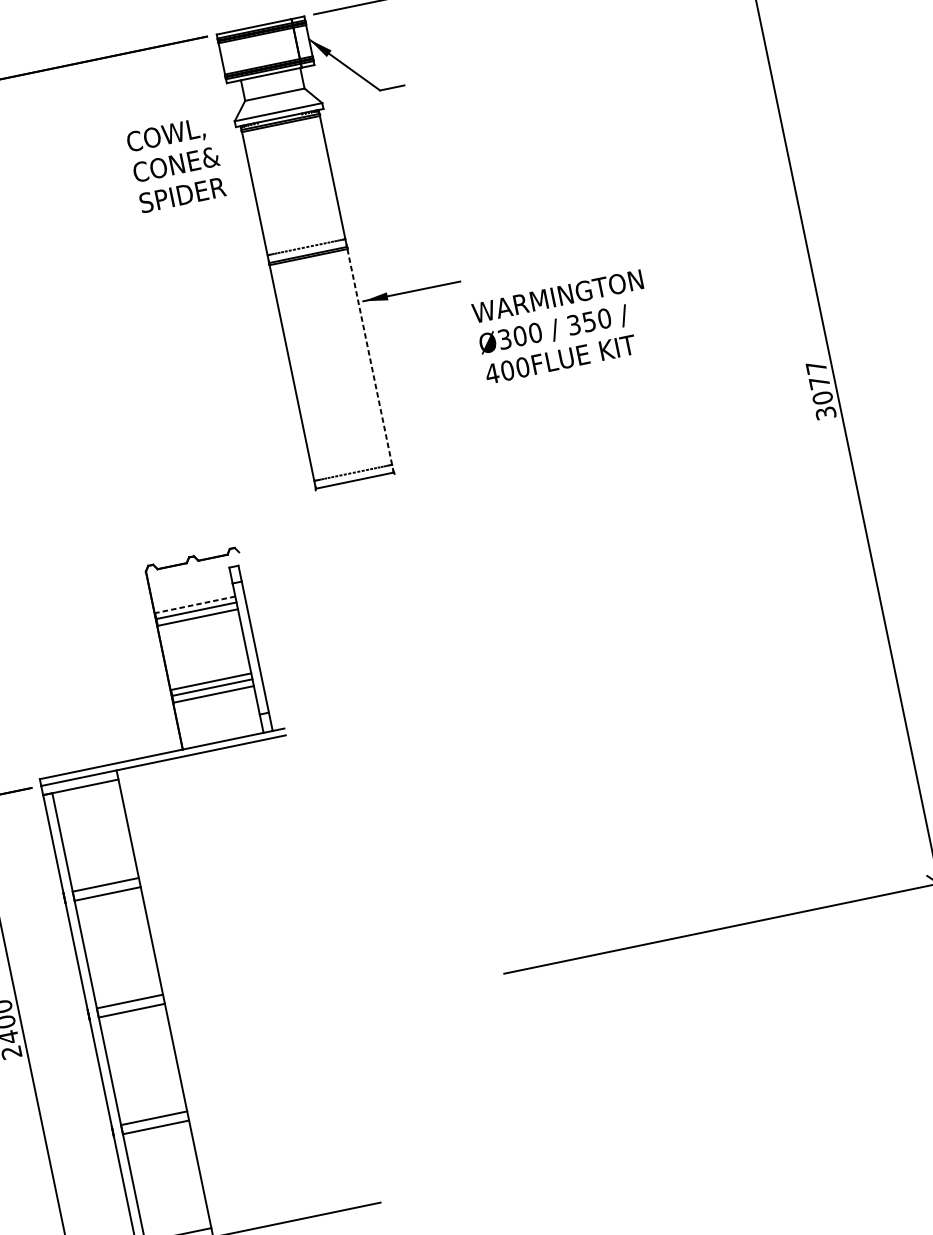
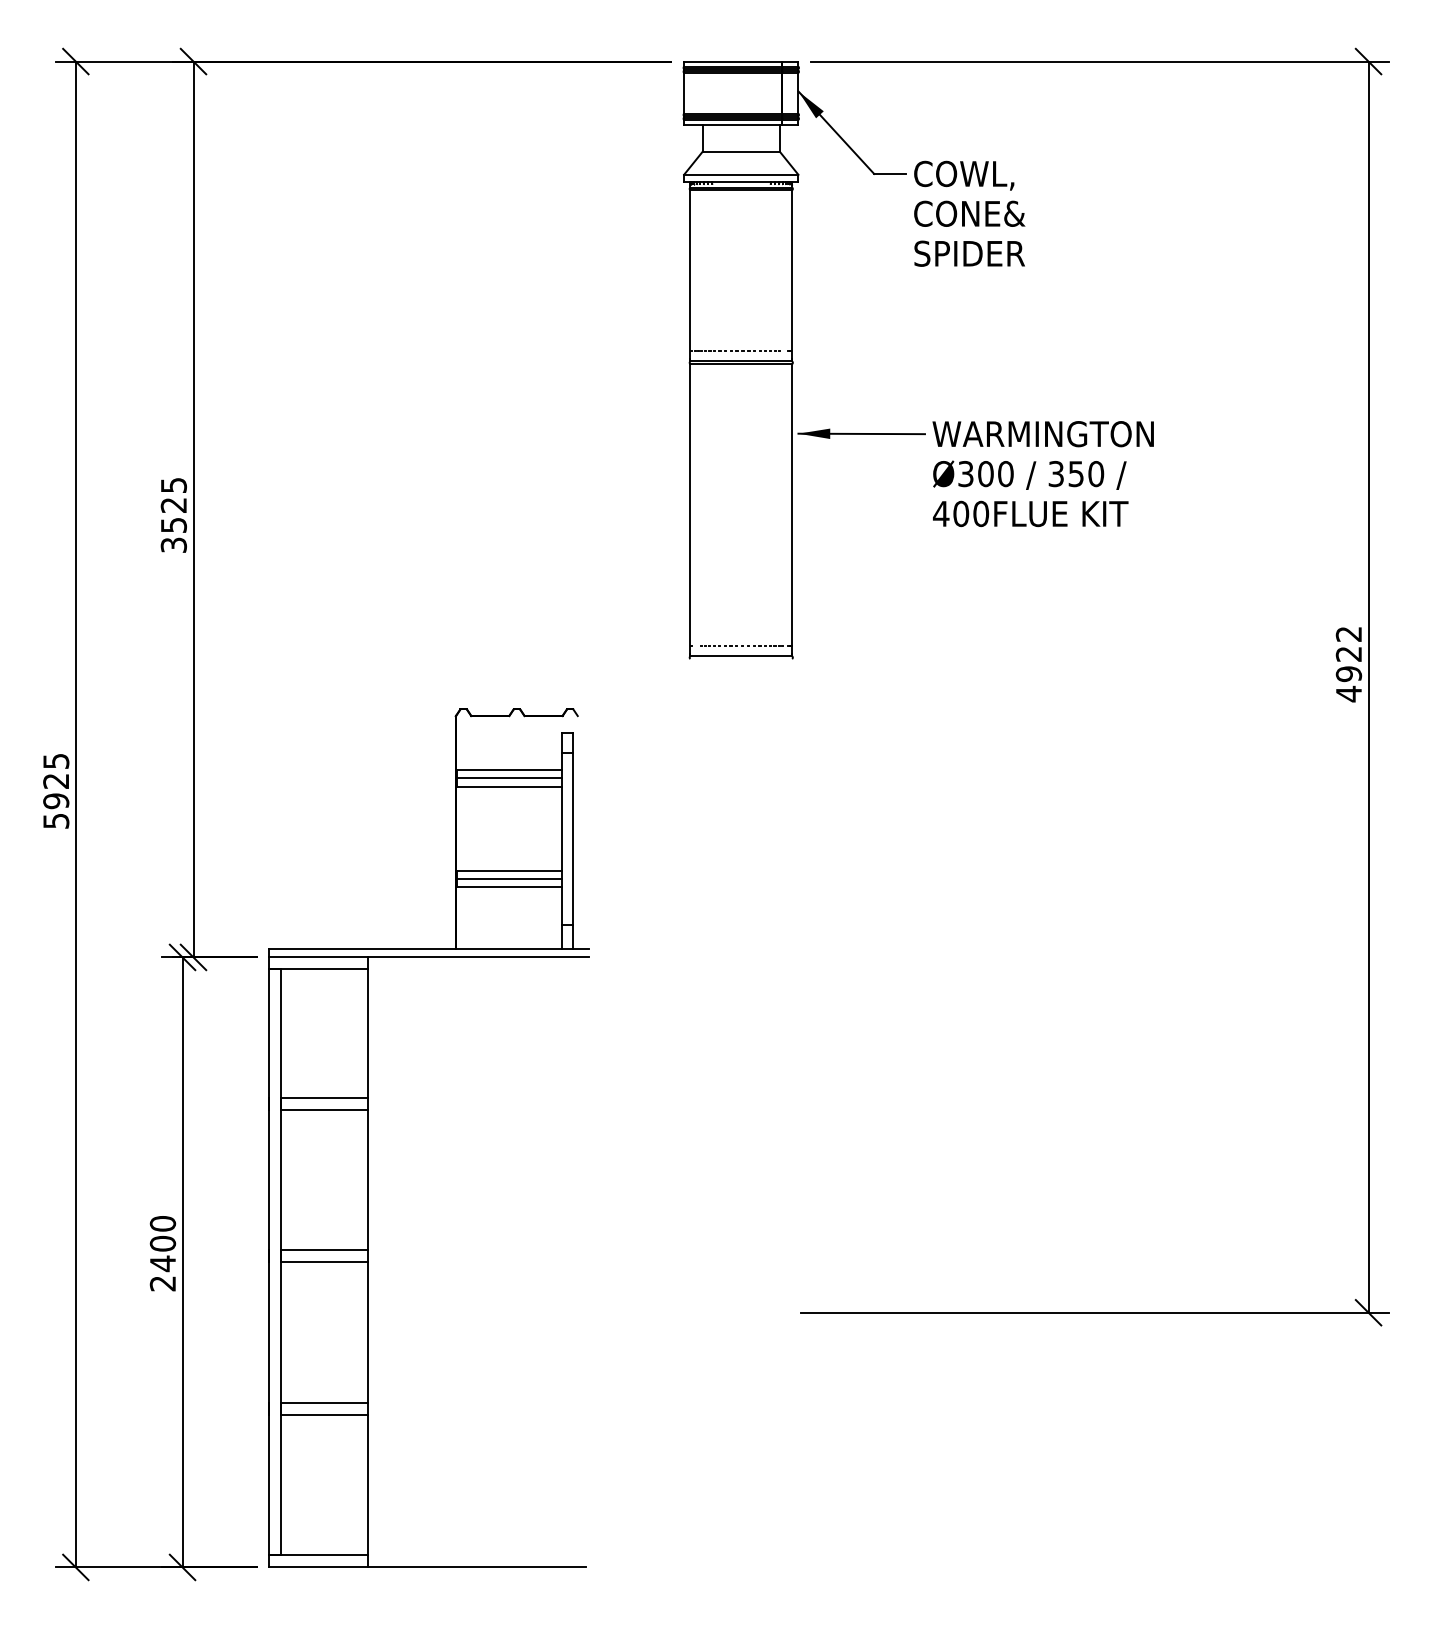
text: (176, 164) -> (969, 213), moved
text: (563, 327) -> (1042, 474), moved
line: (370, 361) -> (792, 510), dashed -> solid
text: (820, 390) -> (1348, 664), 3077 -> 4922
line: (194, 605) -> (508, 770), dashed -> solid

